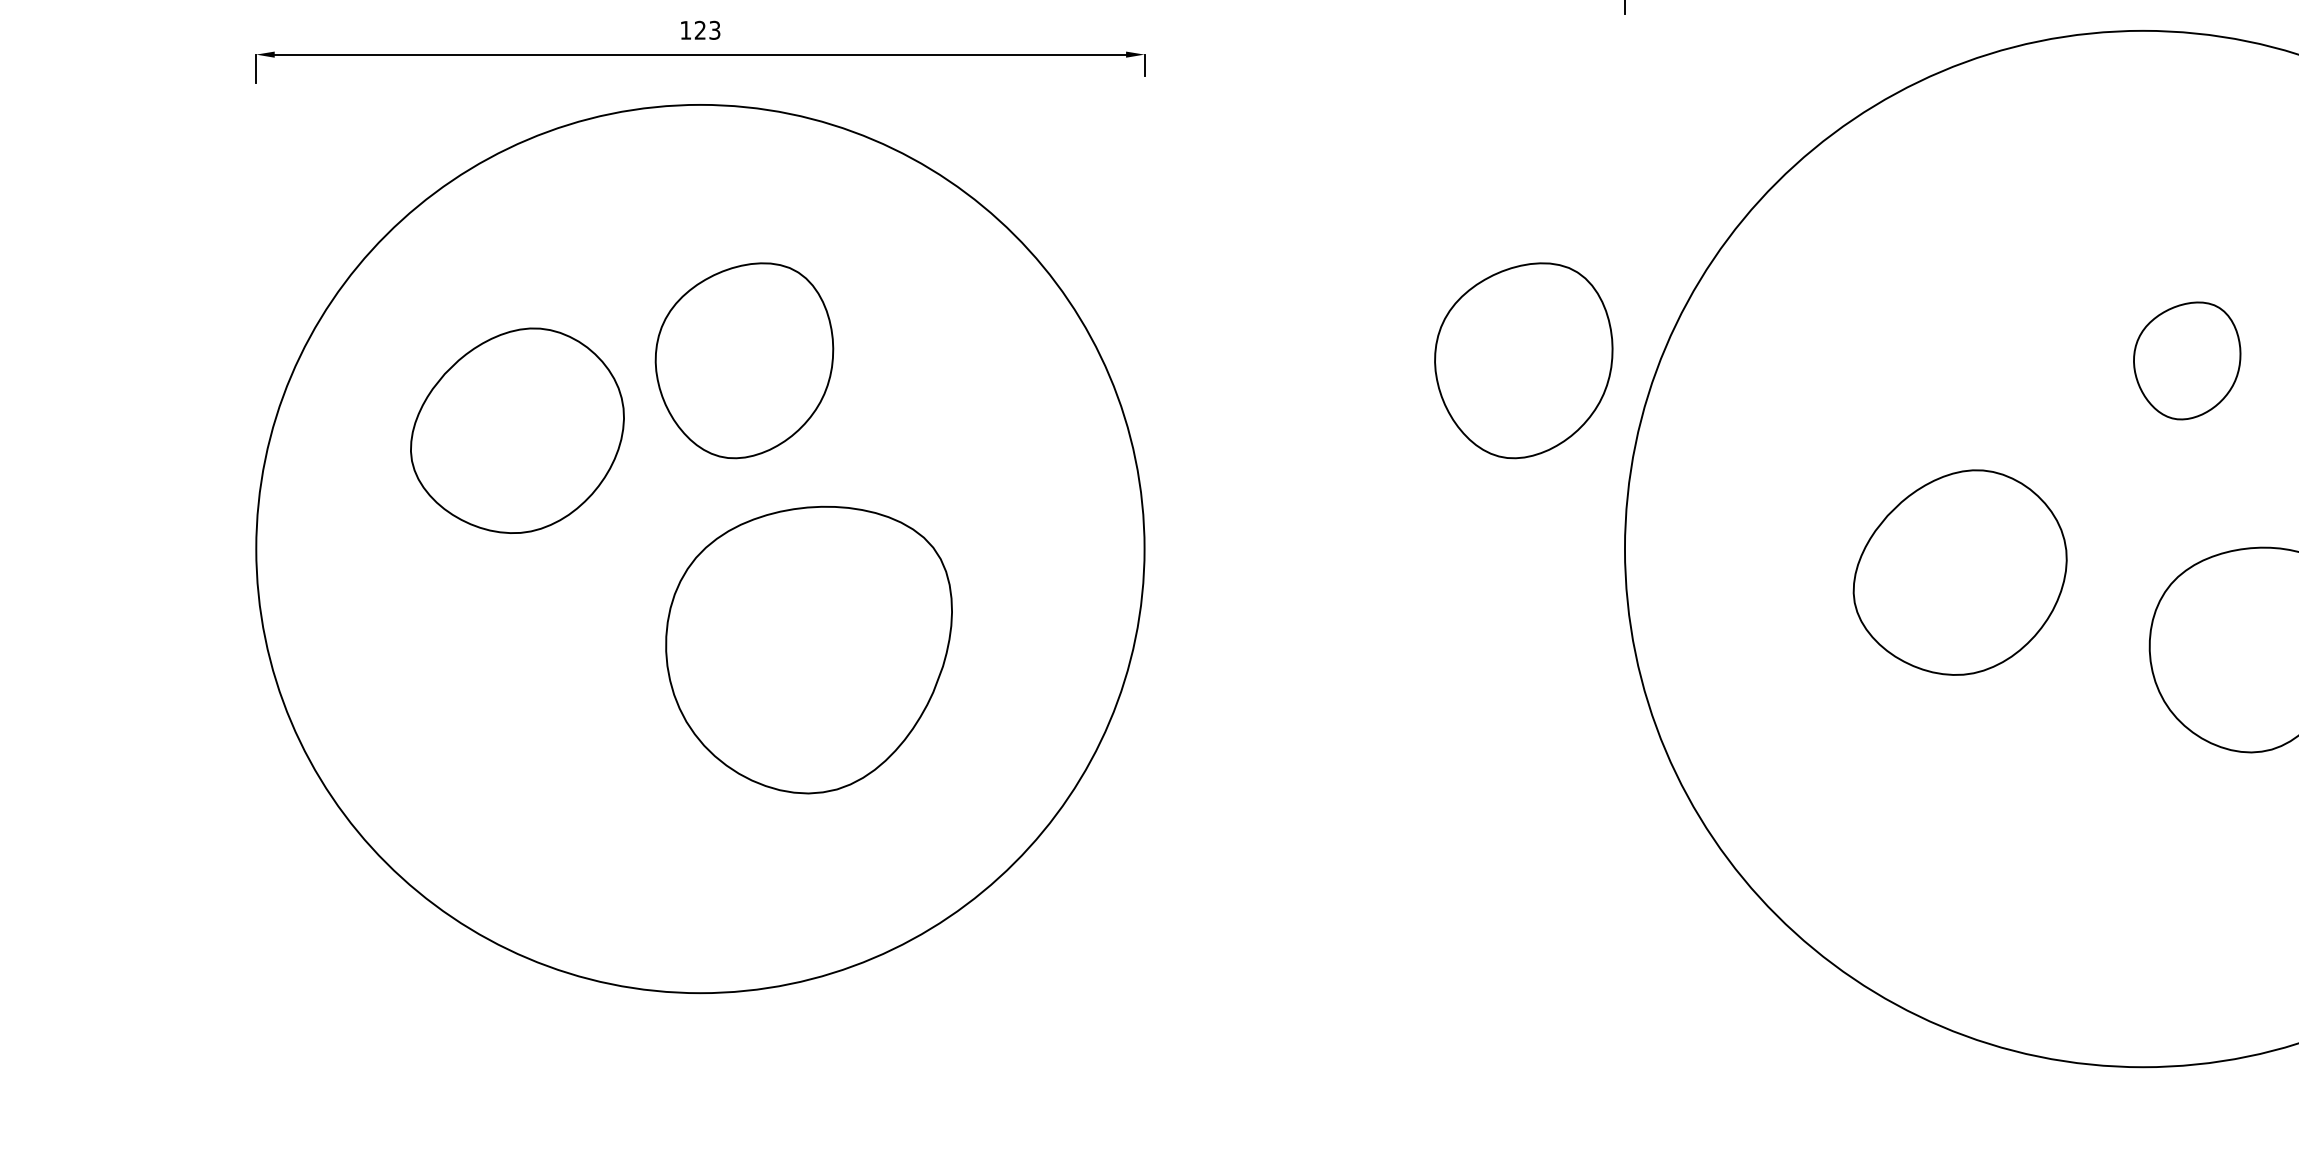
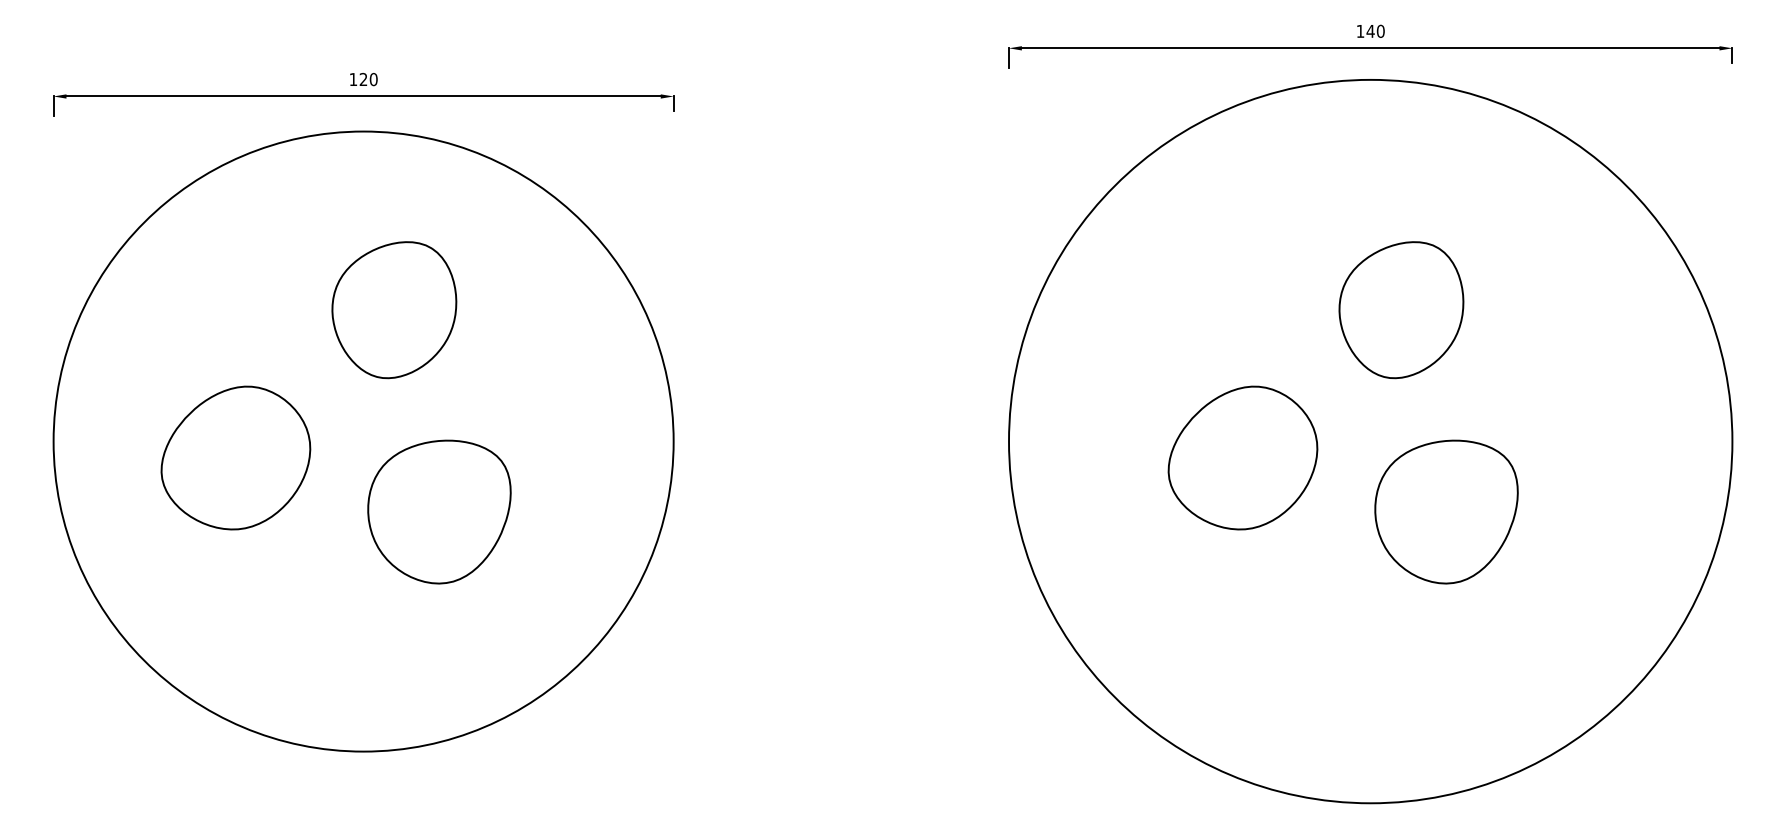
text: (714, 30) -> (373, 79), 123 -> 120
part: (1523, 361) -> (938, 310), removed
part: (2187, 361) -> (1401, 310), size x1.67
part: (516, 430) -> (235, 457), moved
part: (809, 649) -> (439, 511), size x0.71

